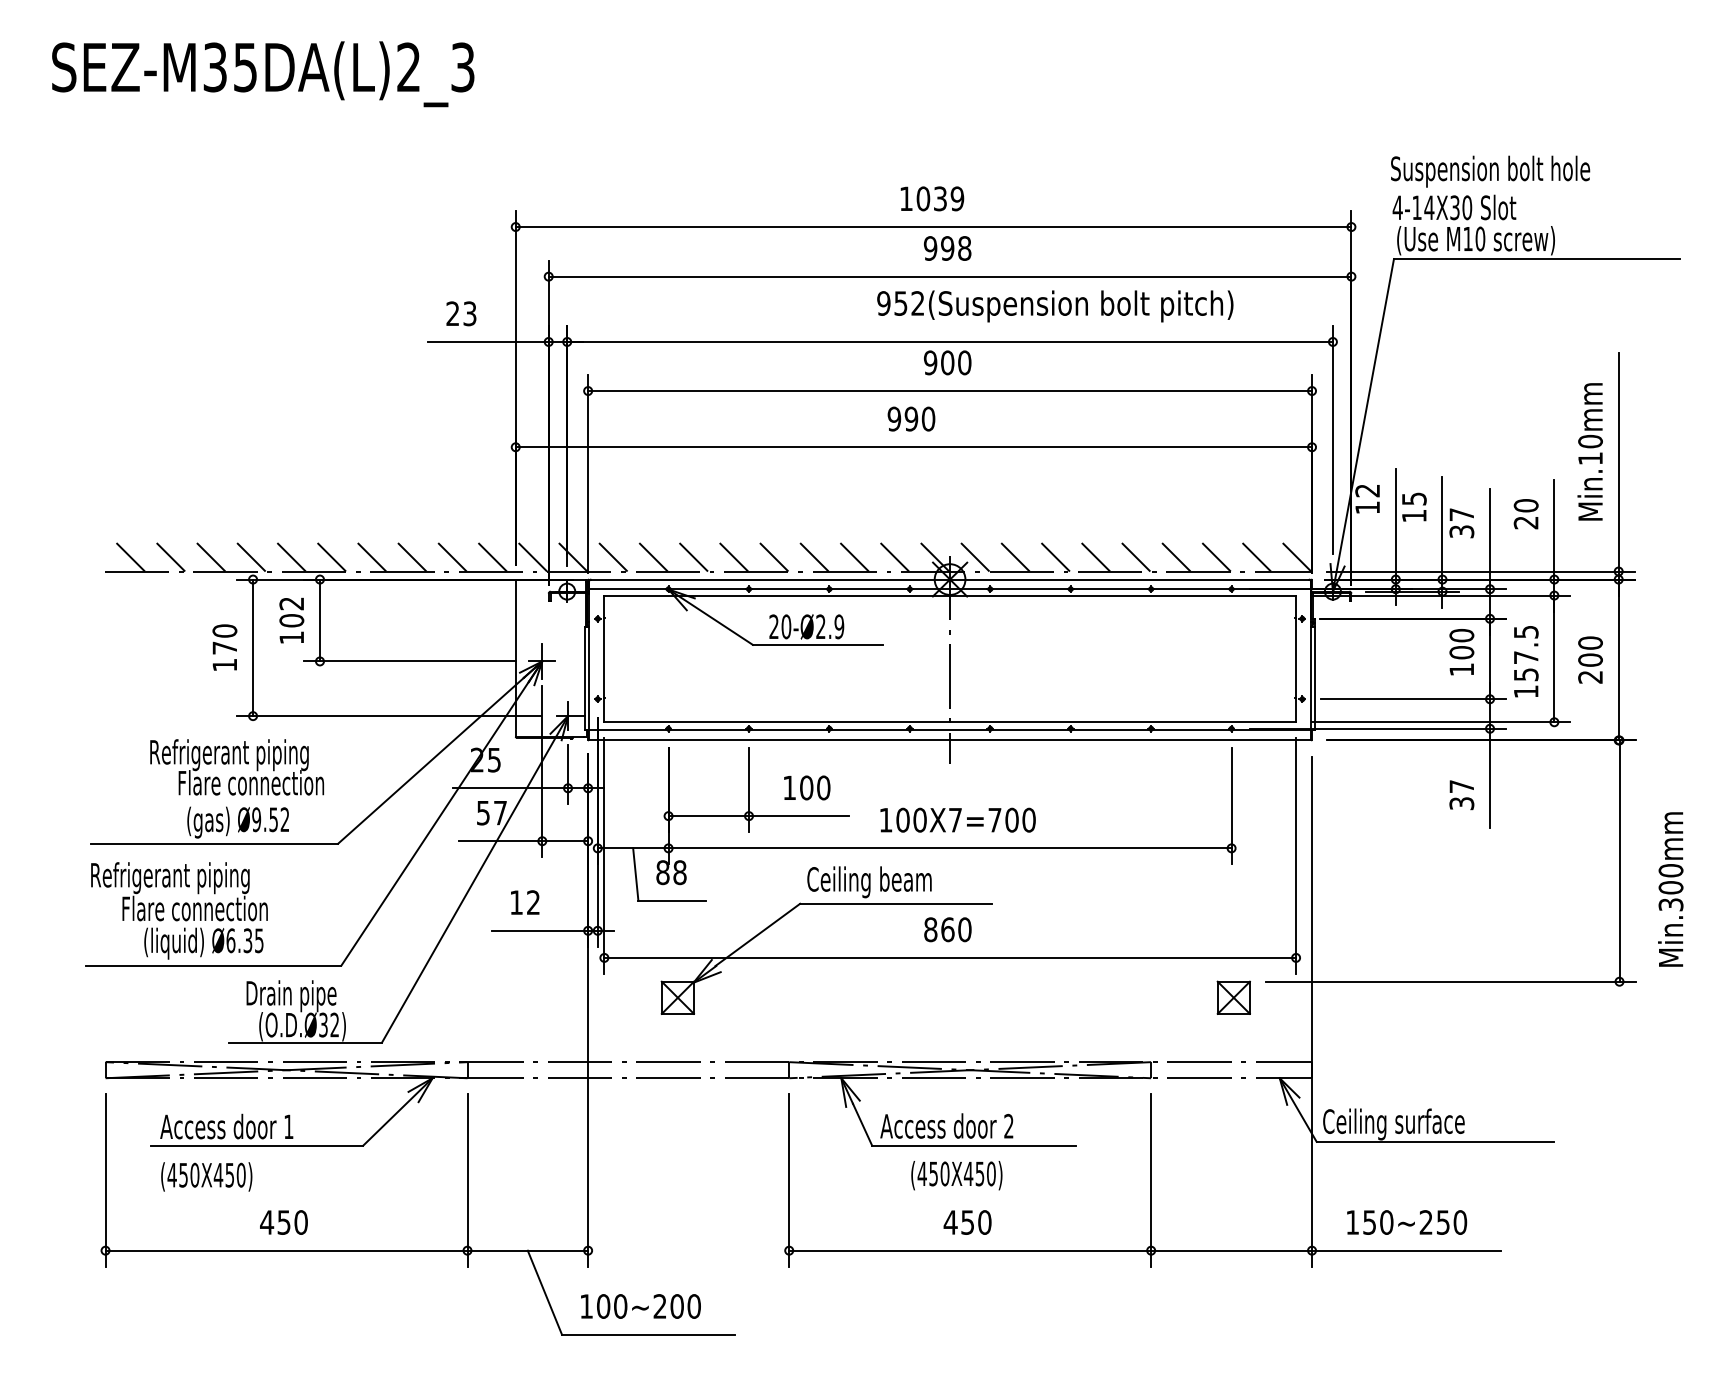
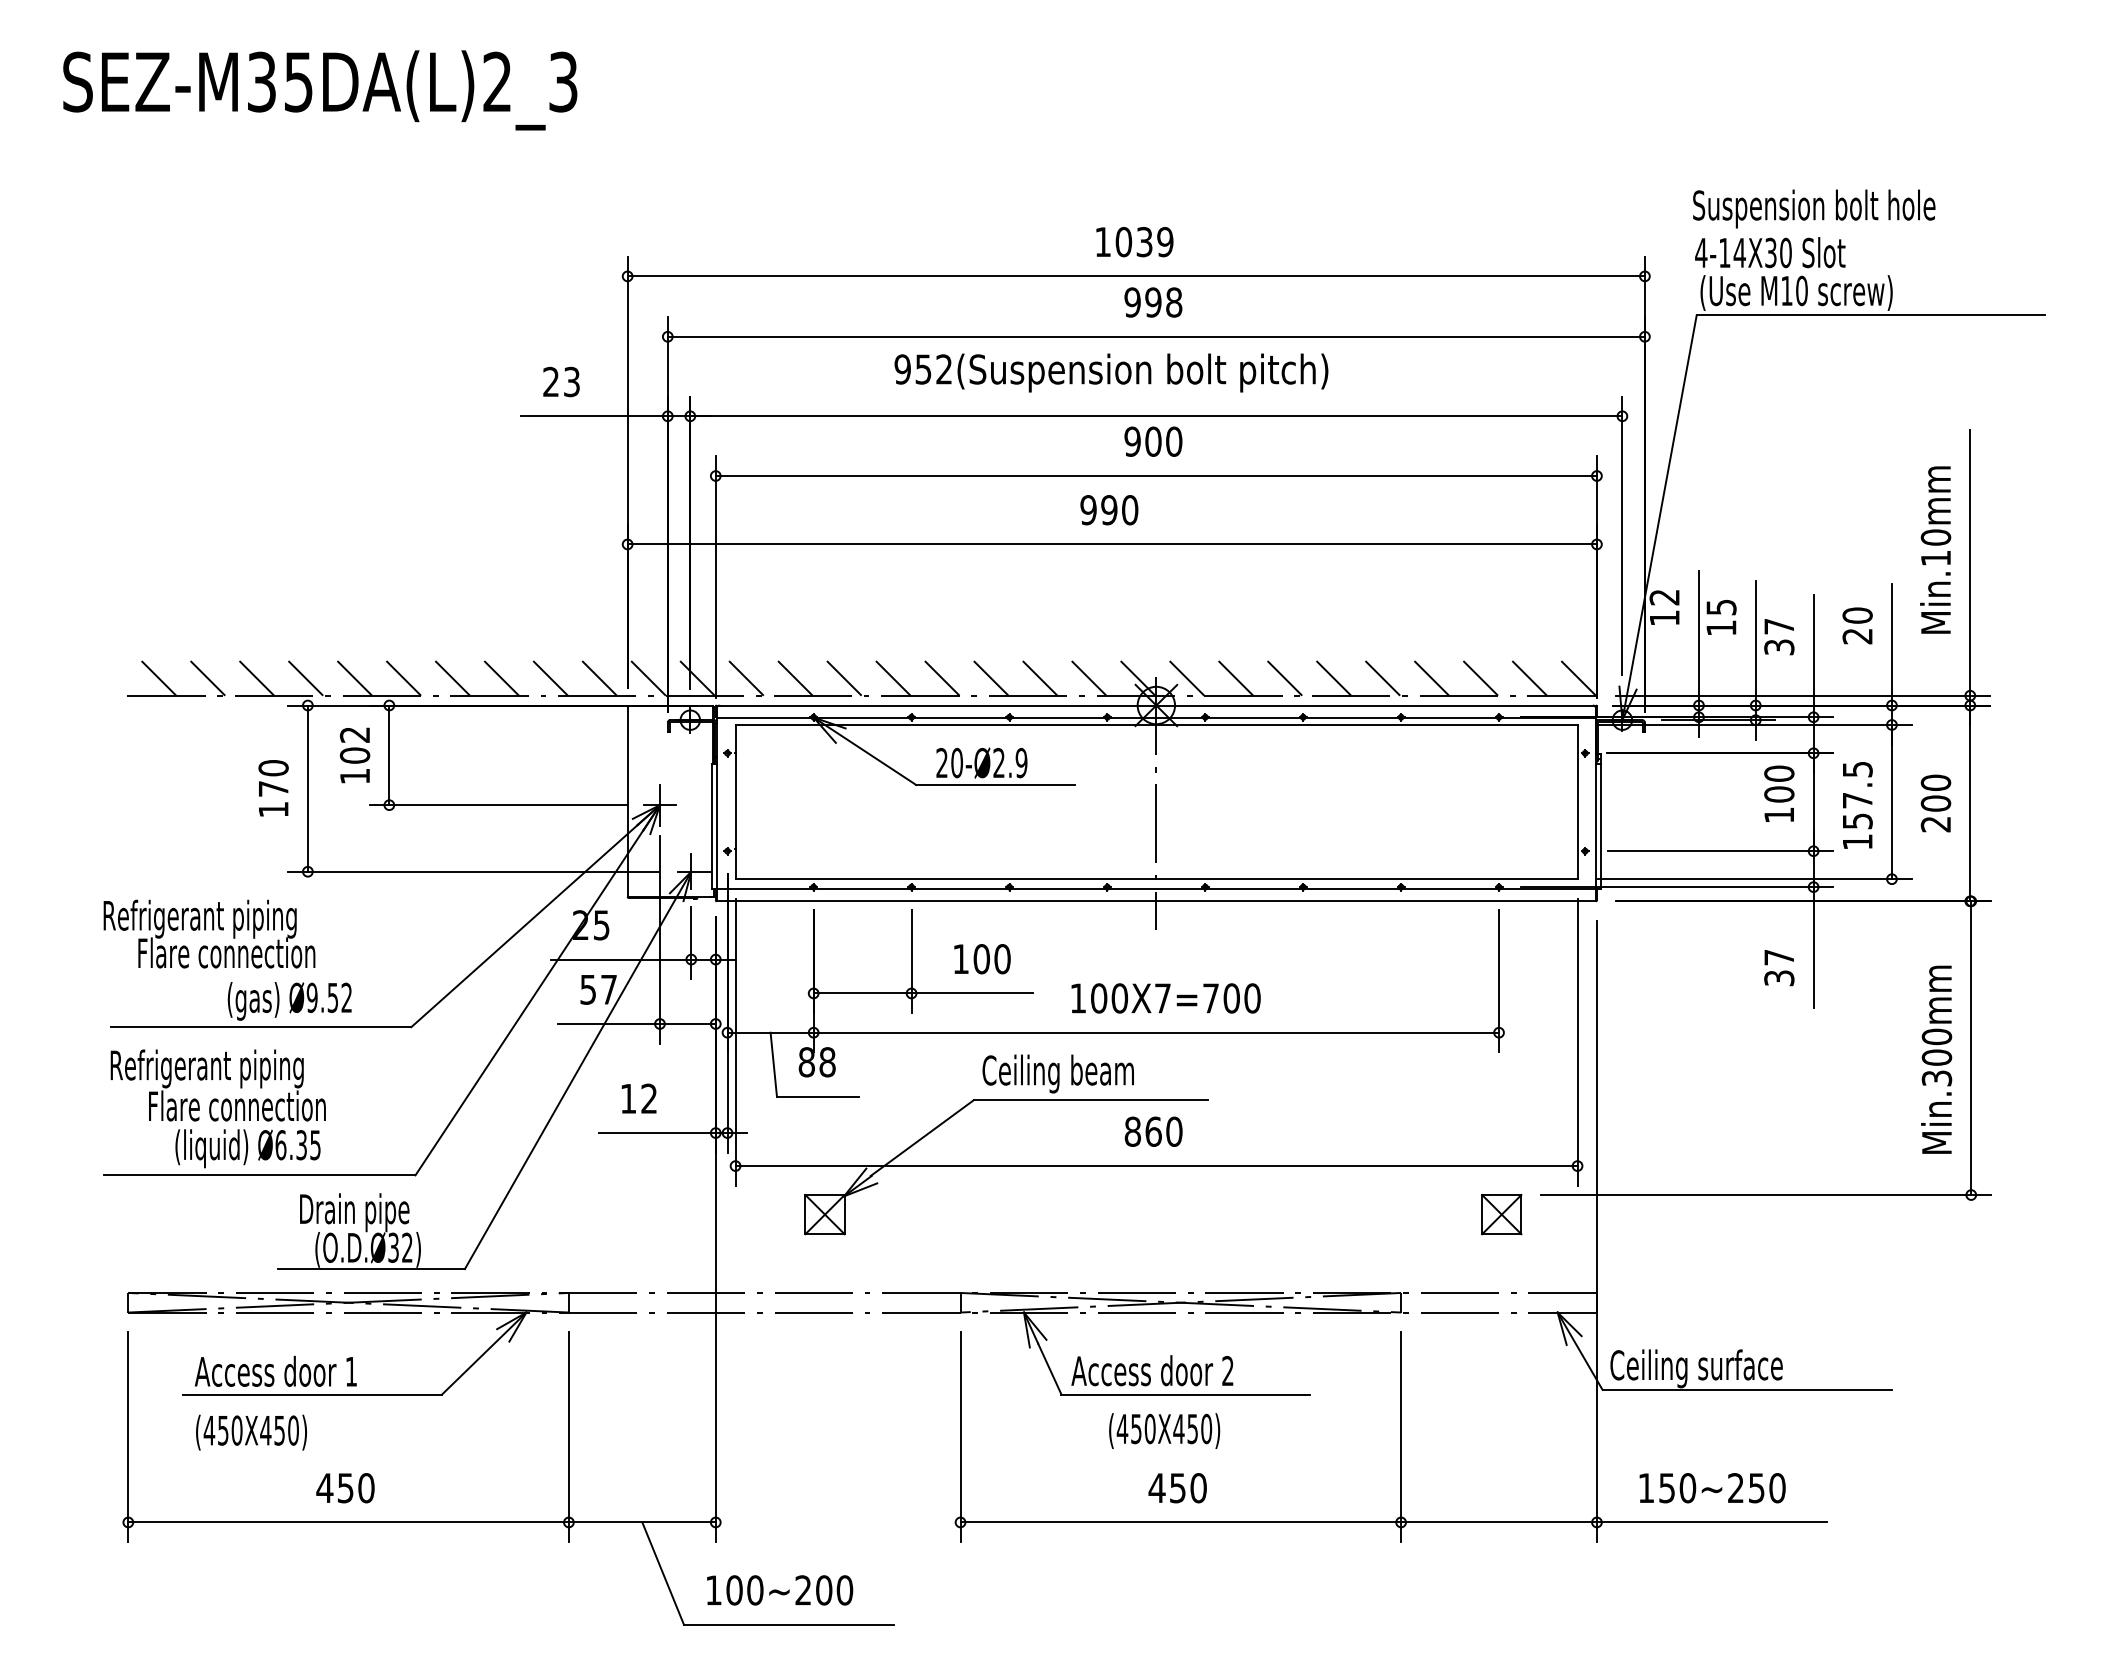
text: (1055, 306) -> (1111, 372), moved
text: (237, 766) -> (209, 933), moved
text: (1670, 889) -> (1936, 1059), moved

